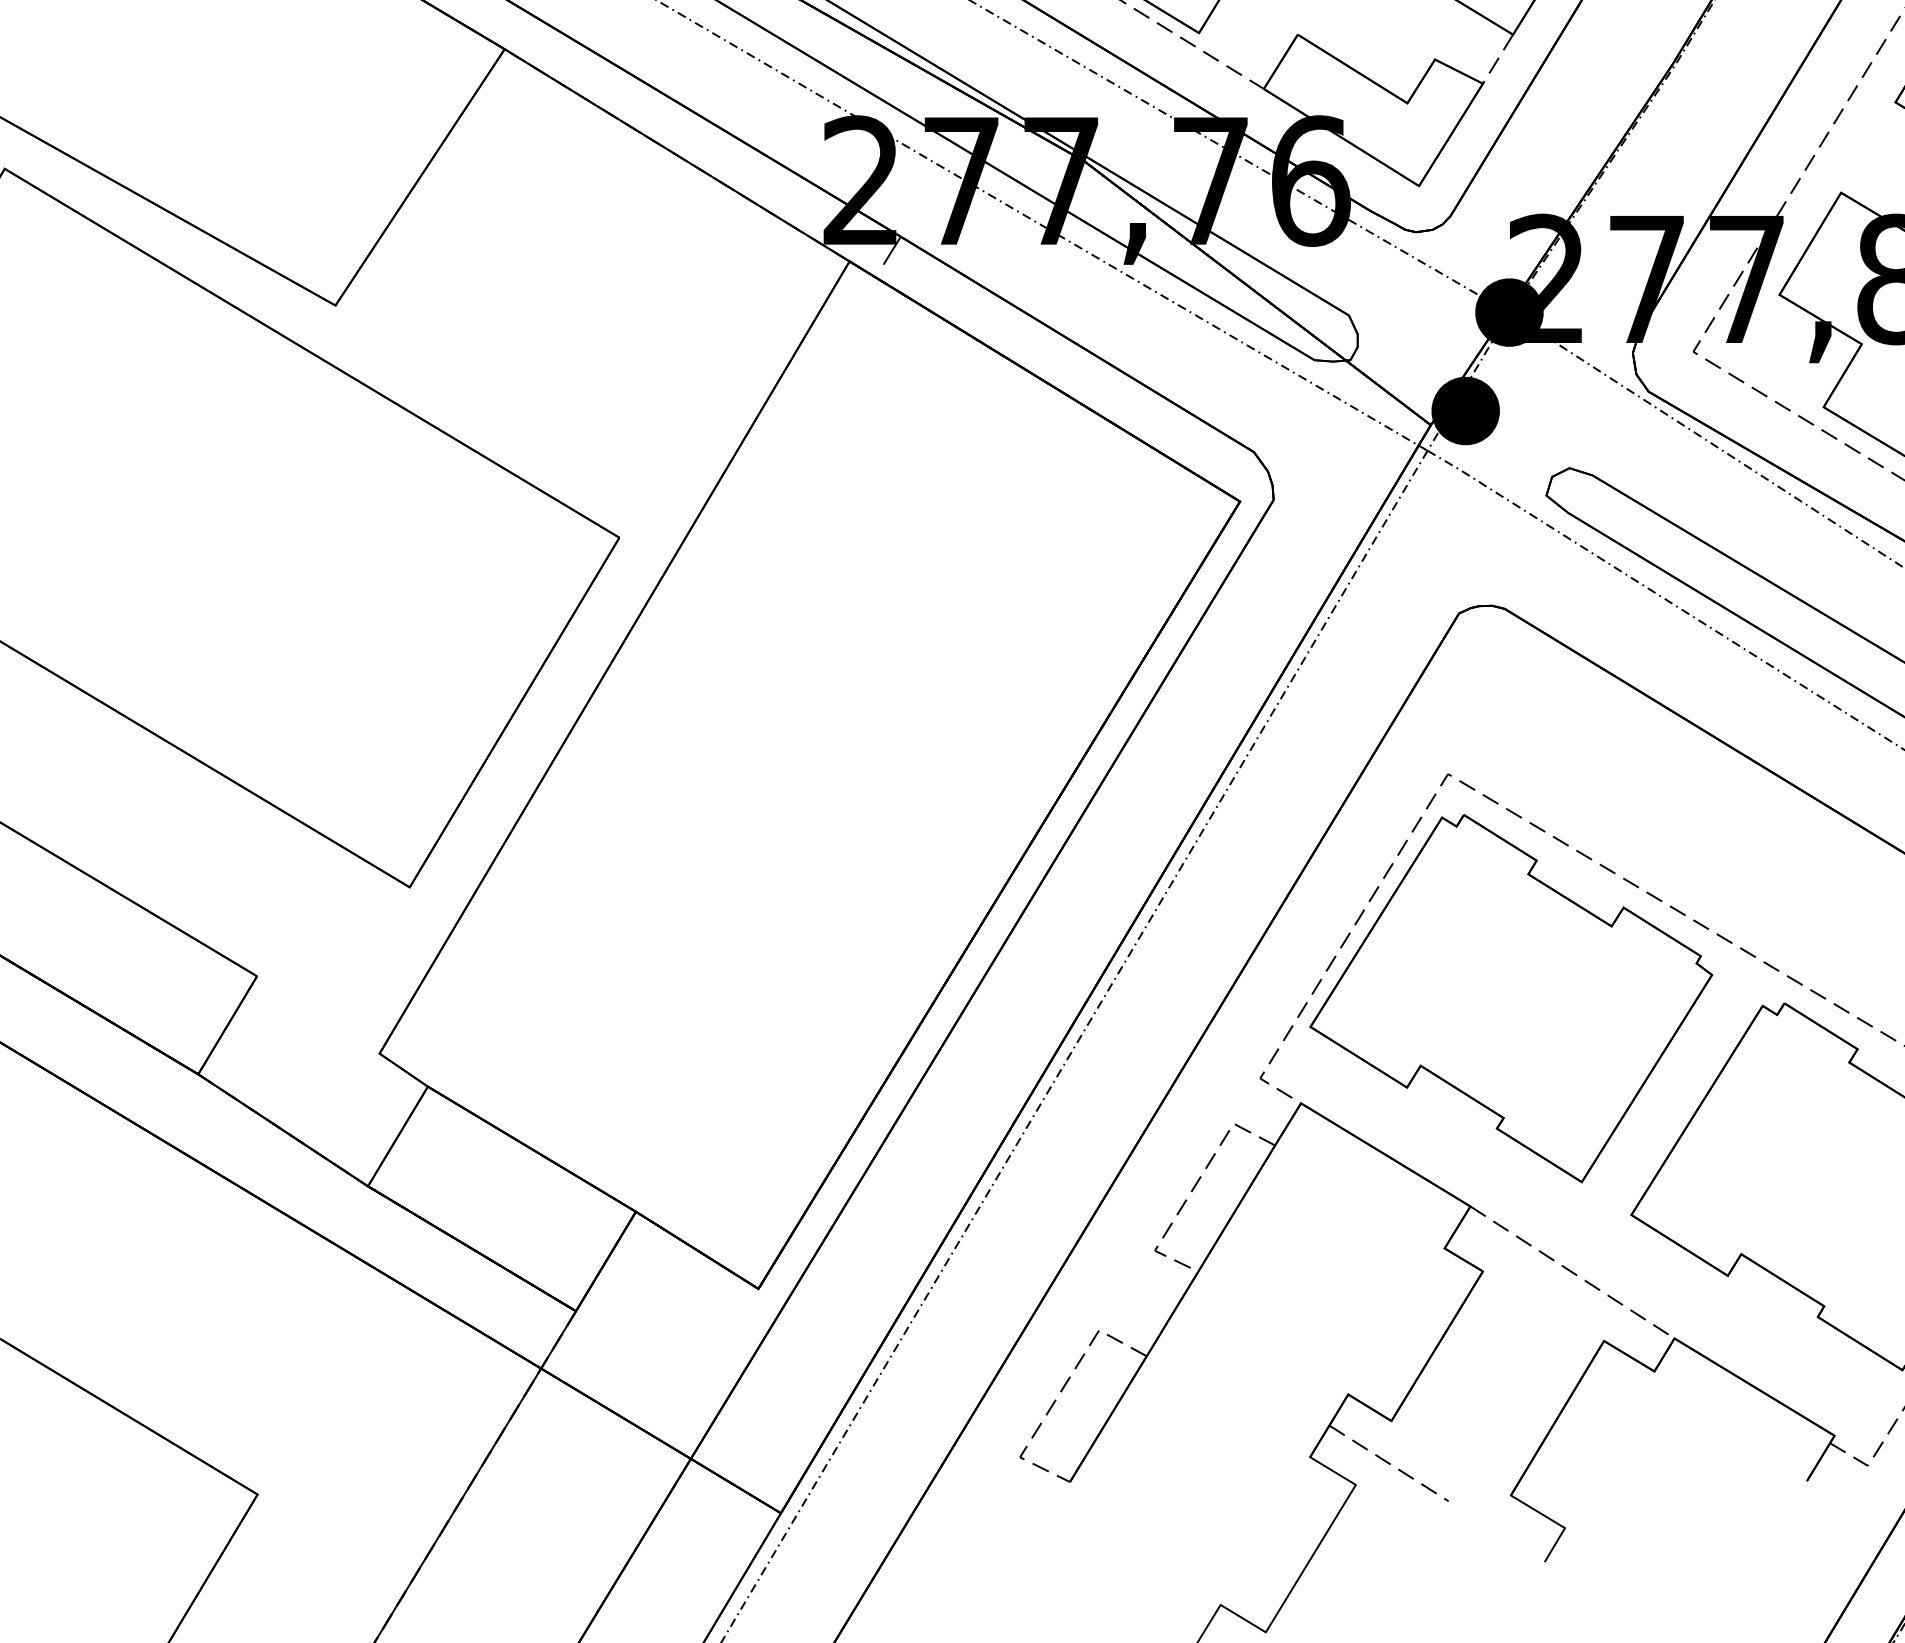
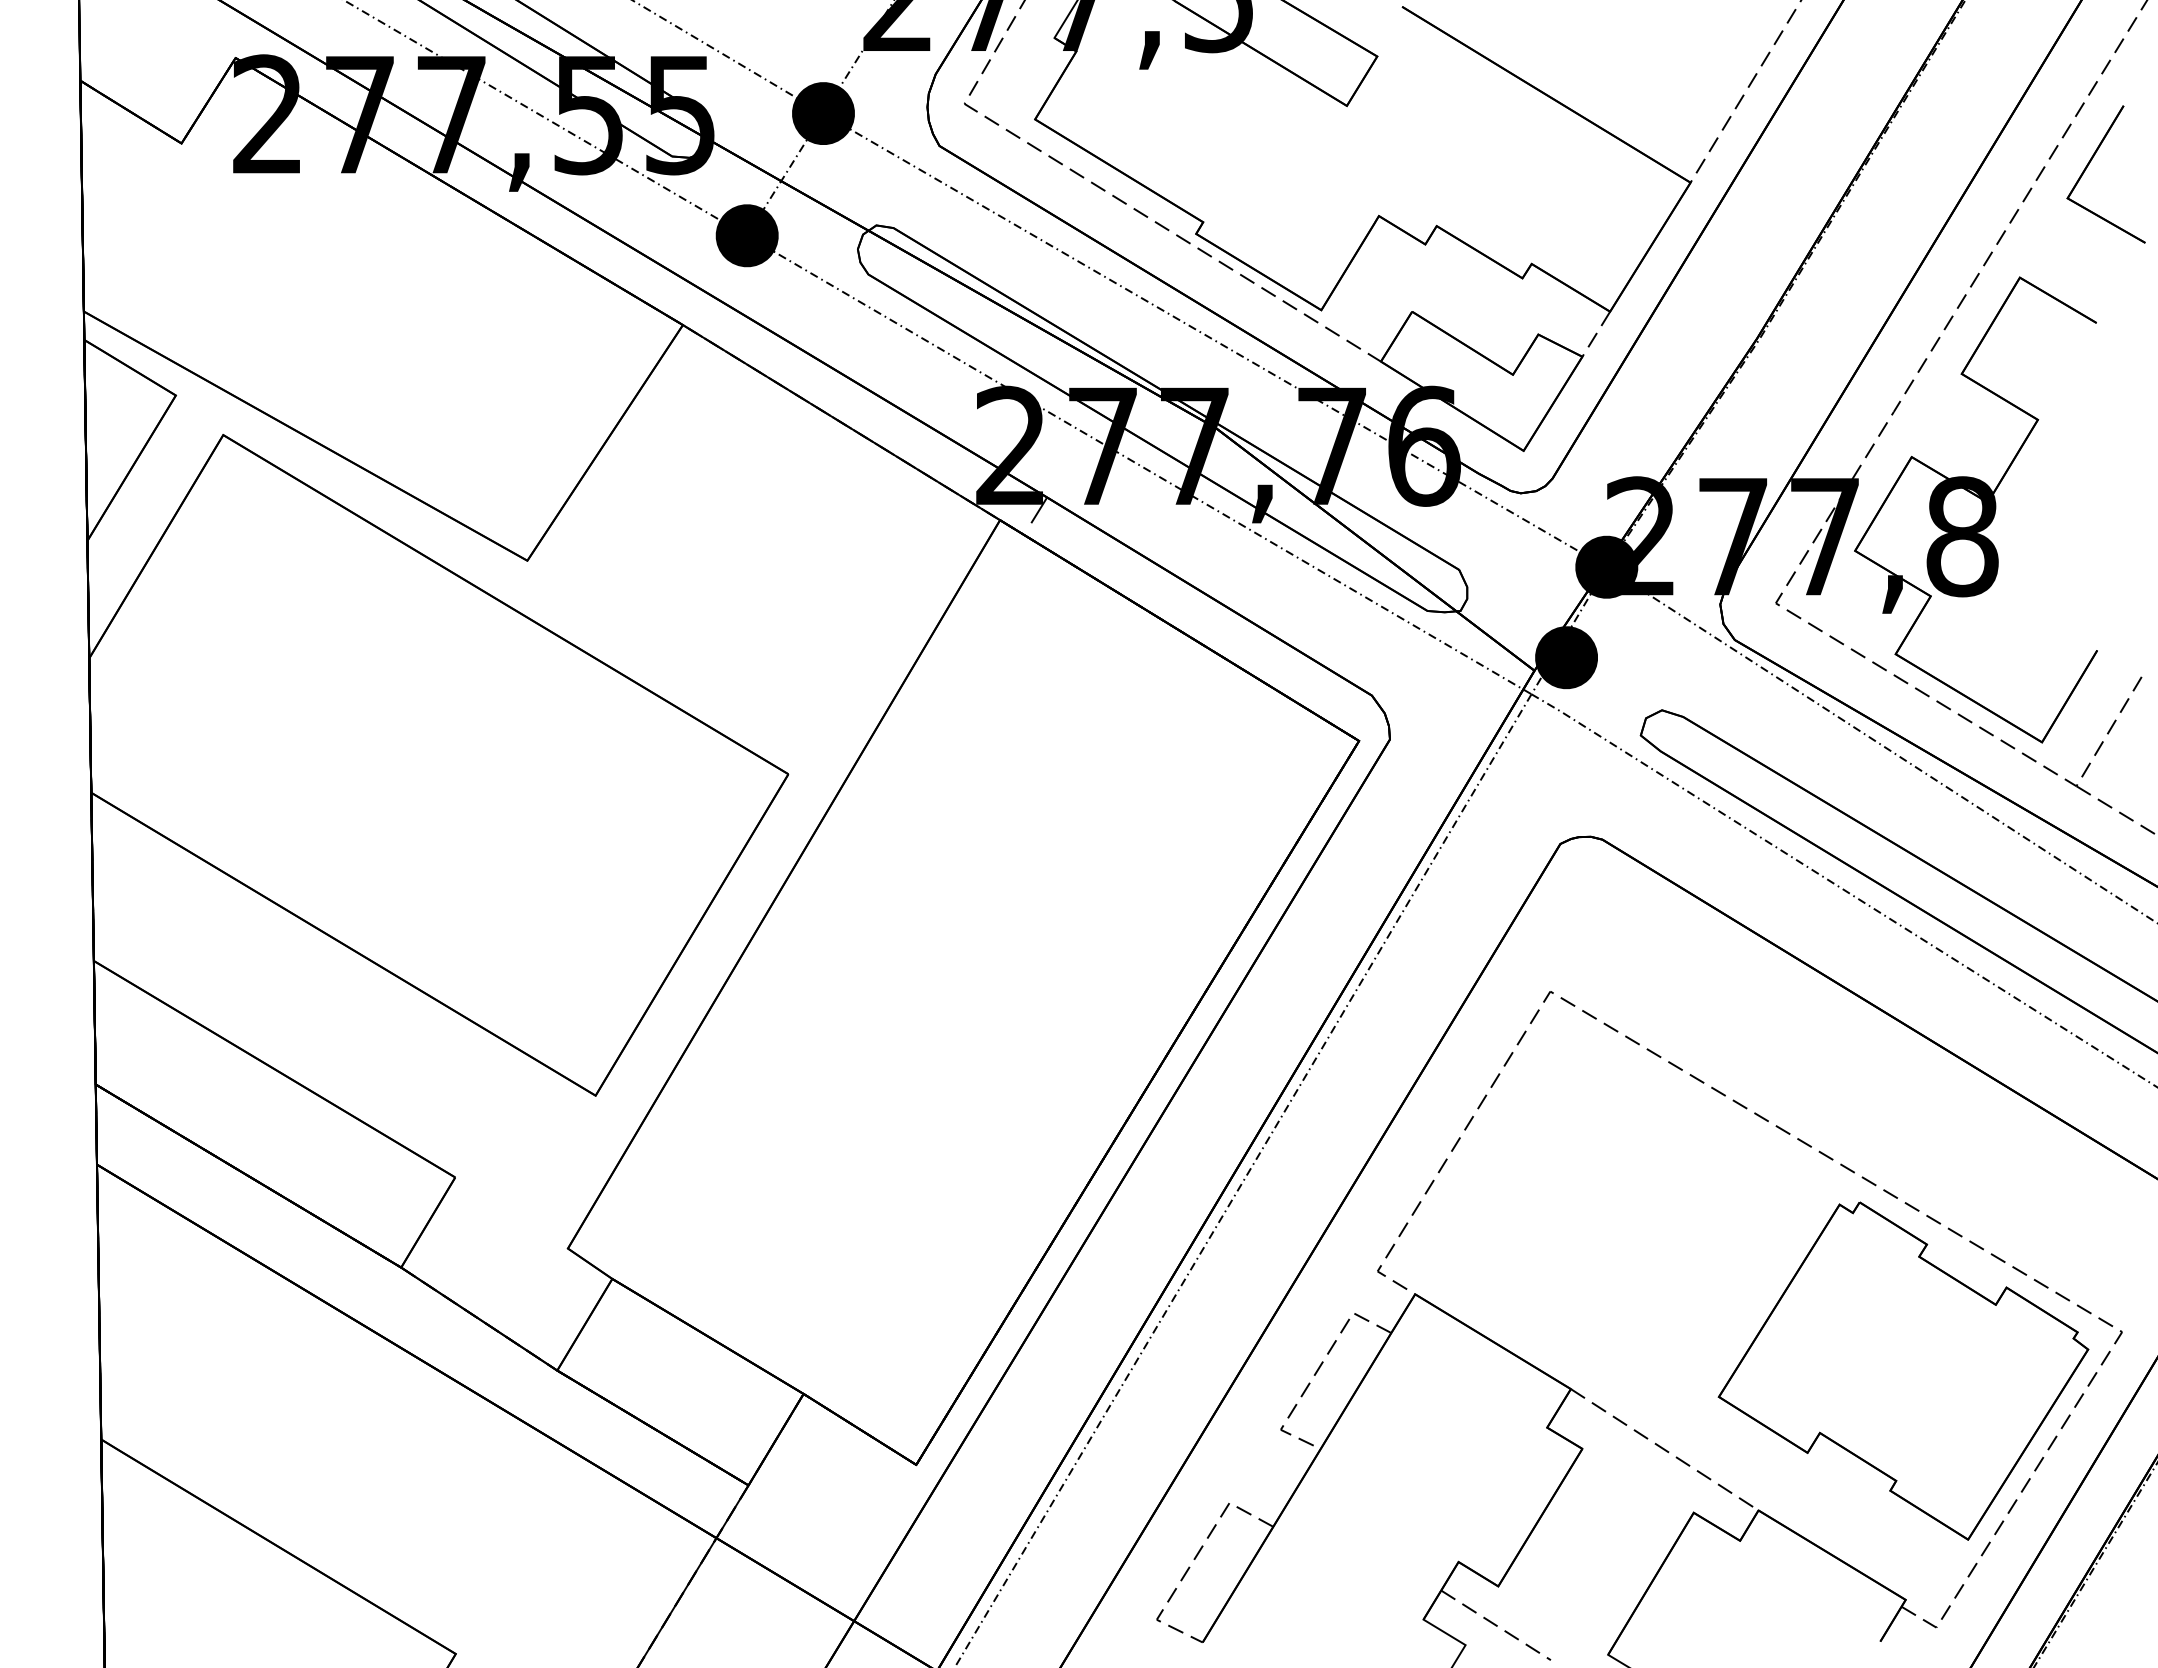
part: (1511, 998) -> (1608, 1197), removed

